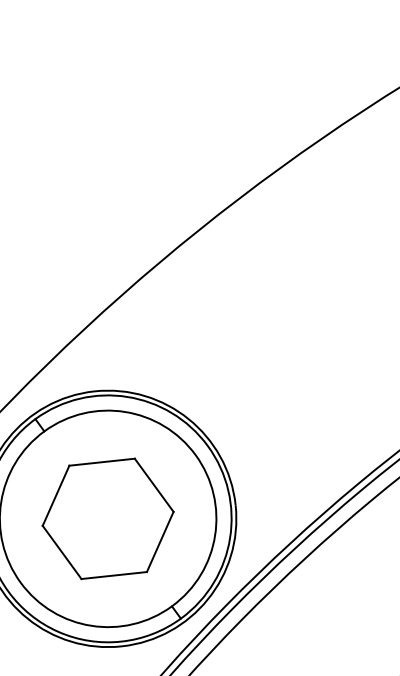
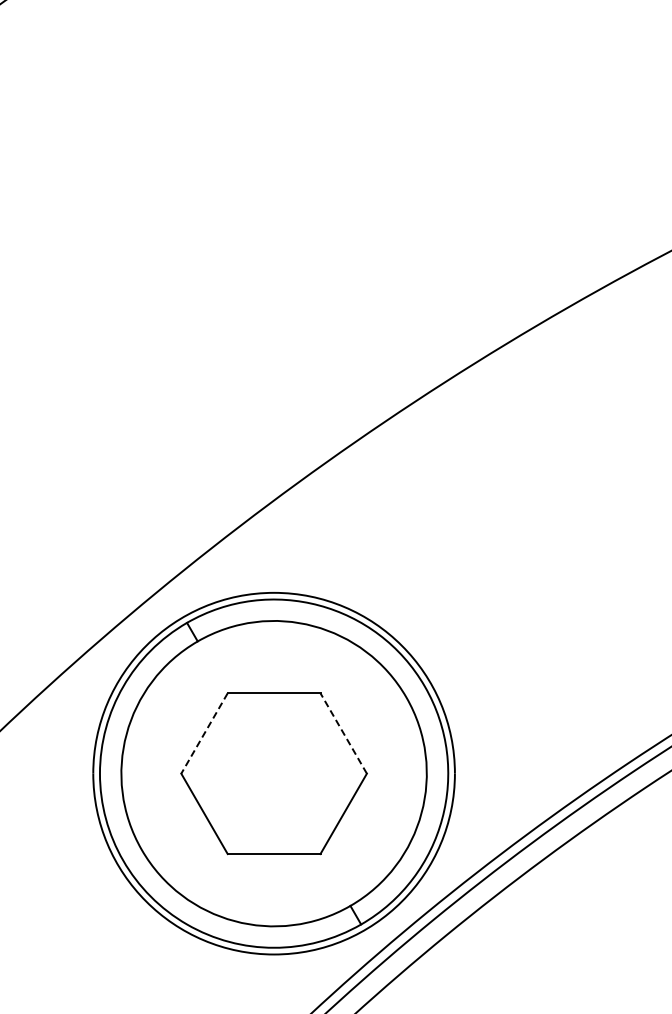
line: (154, 485) -> (343, 733), solid -> dashed
line: (56, 495) -> (204, 733), solid -> dashed

